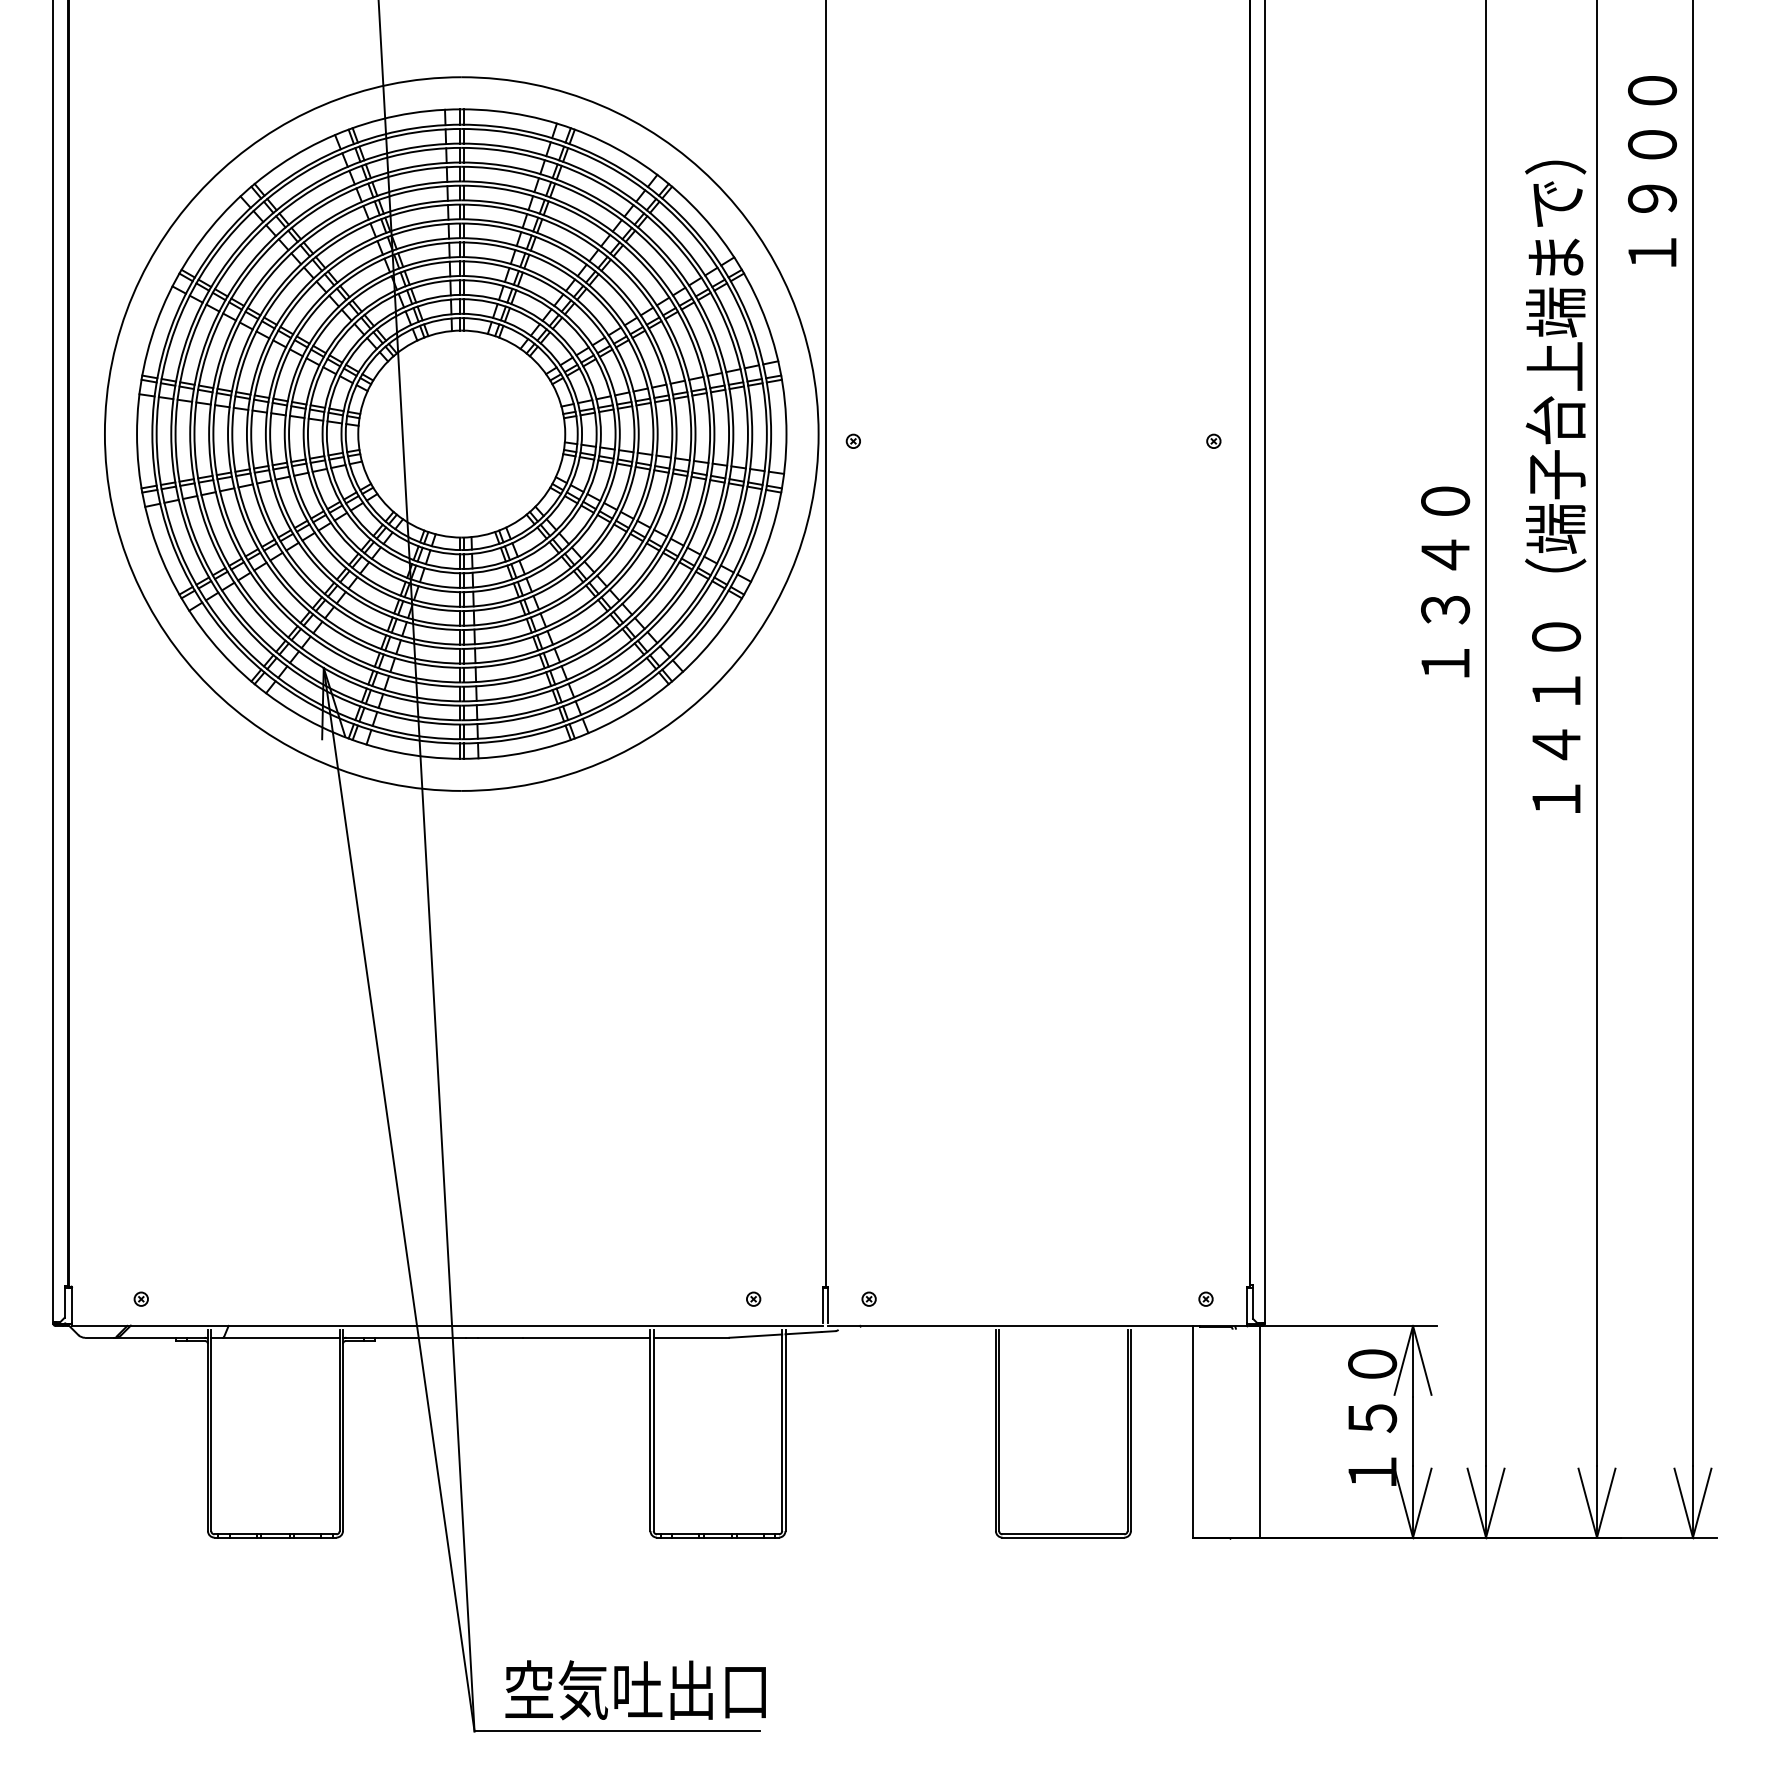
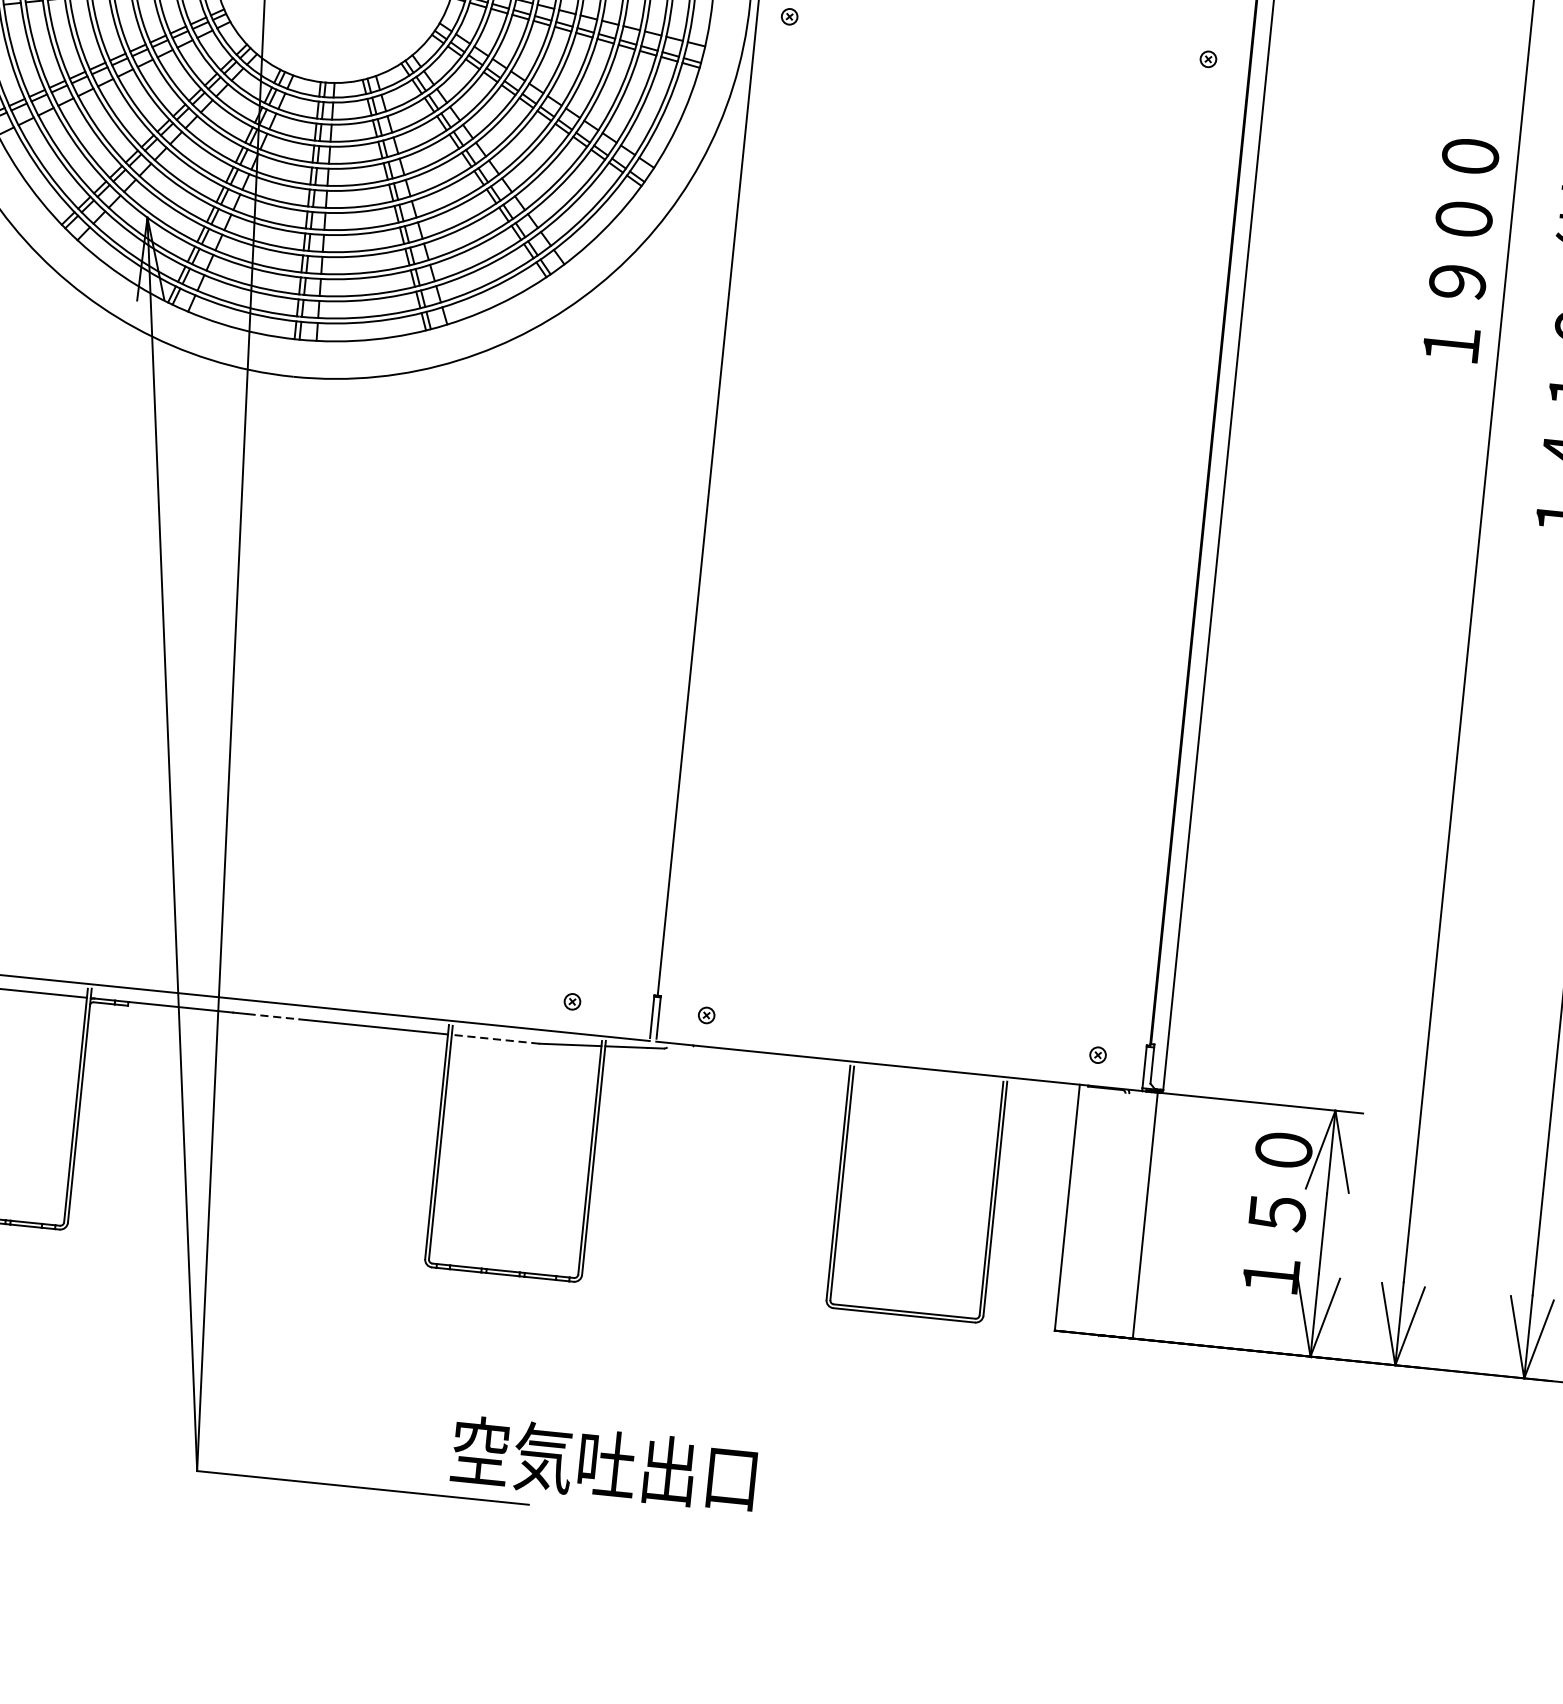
text: (1445, 581) -> (1461, 249), １３４０ -> １９００
line: (500, 1337) -> (273, 1016), solid -> dashed
line: (691, 1337) -> (495, 1038), solid -> dashed
text: (635, 1690) -> (603, 1464), moved

